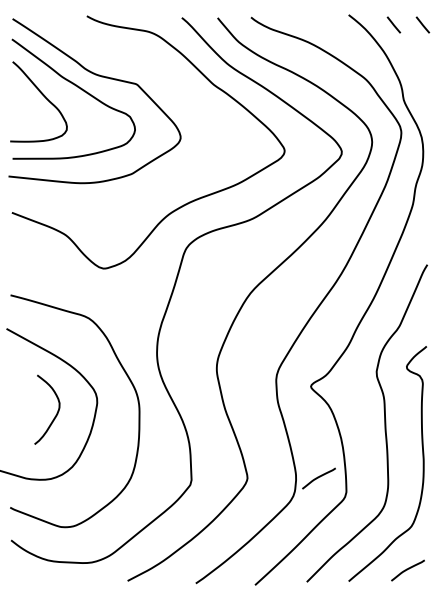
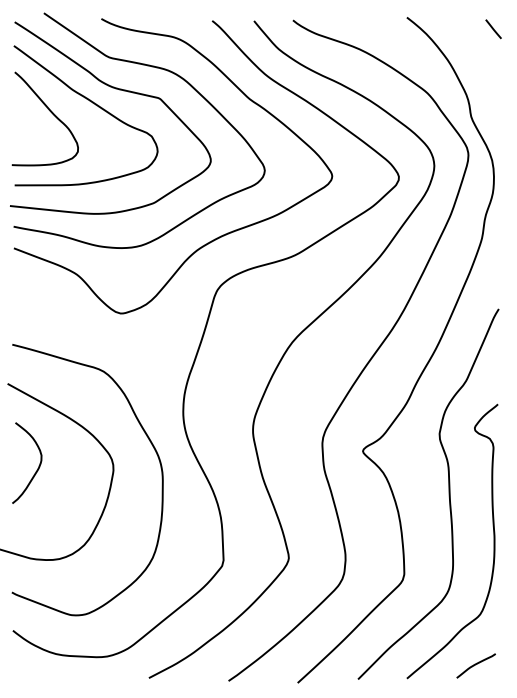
line: (393, 24) -> (459, 28), removed
curve: (132, 58) -> (154, 68), added
curve: (56, 412) -> (37, 466), moved
curve: (318, 478) -> (371, 558), removed

